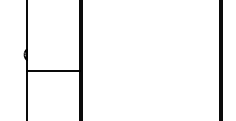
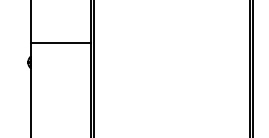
line: (53, 71) -> (61, 42), moved

